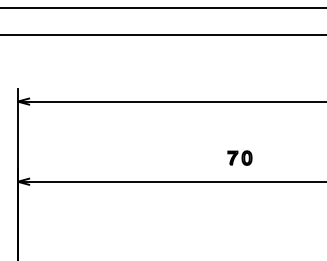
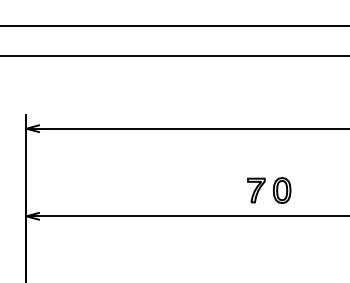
part: (239, 157) -> (268, 189), size x1.67

